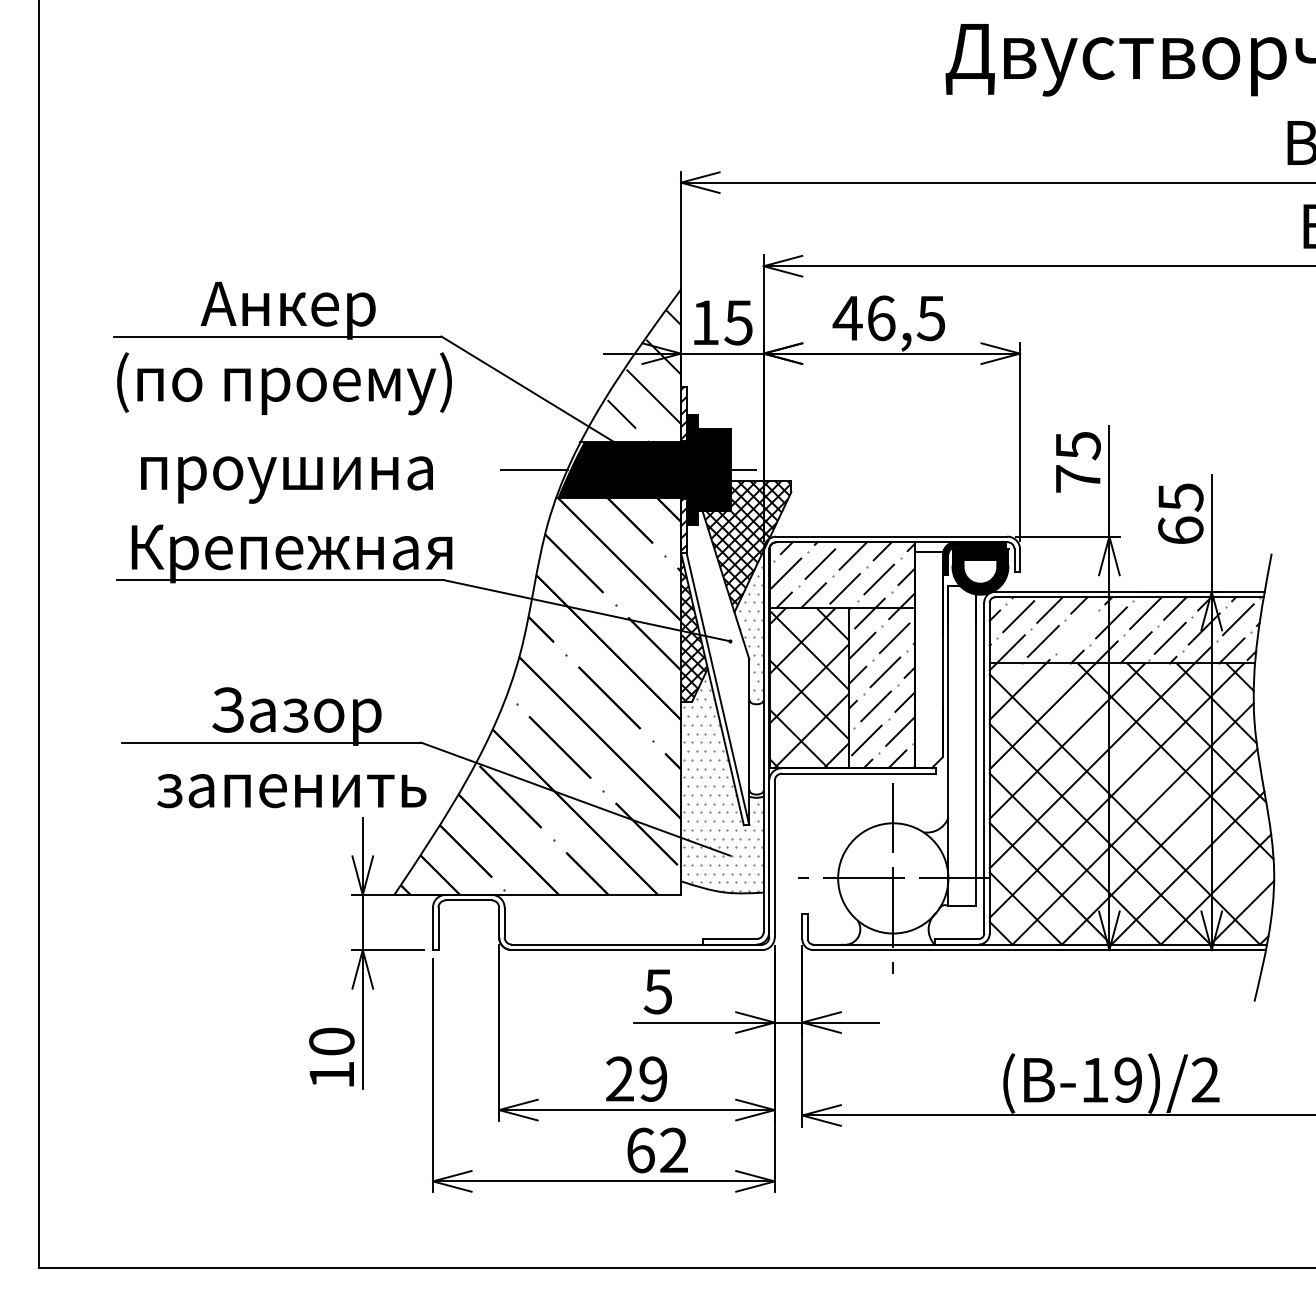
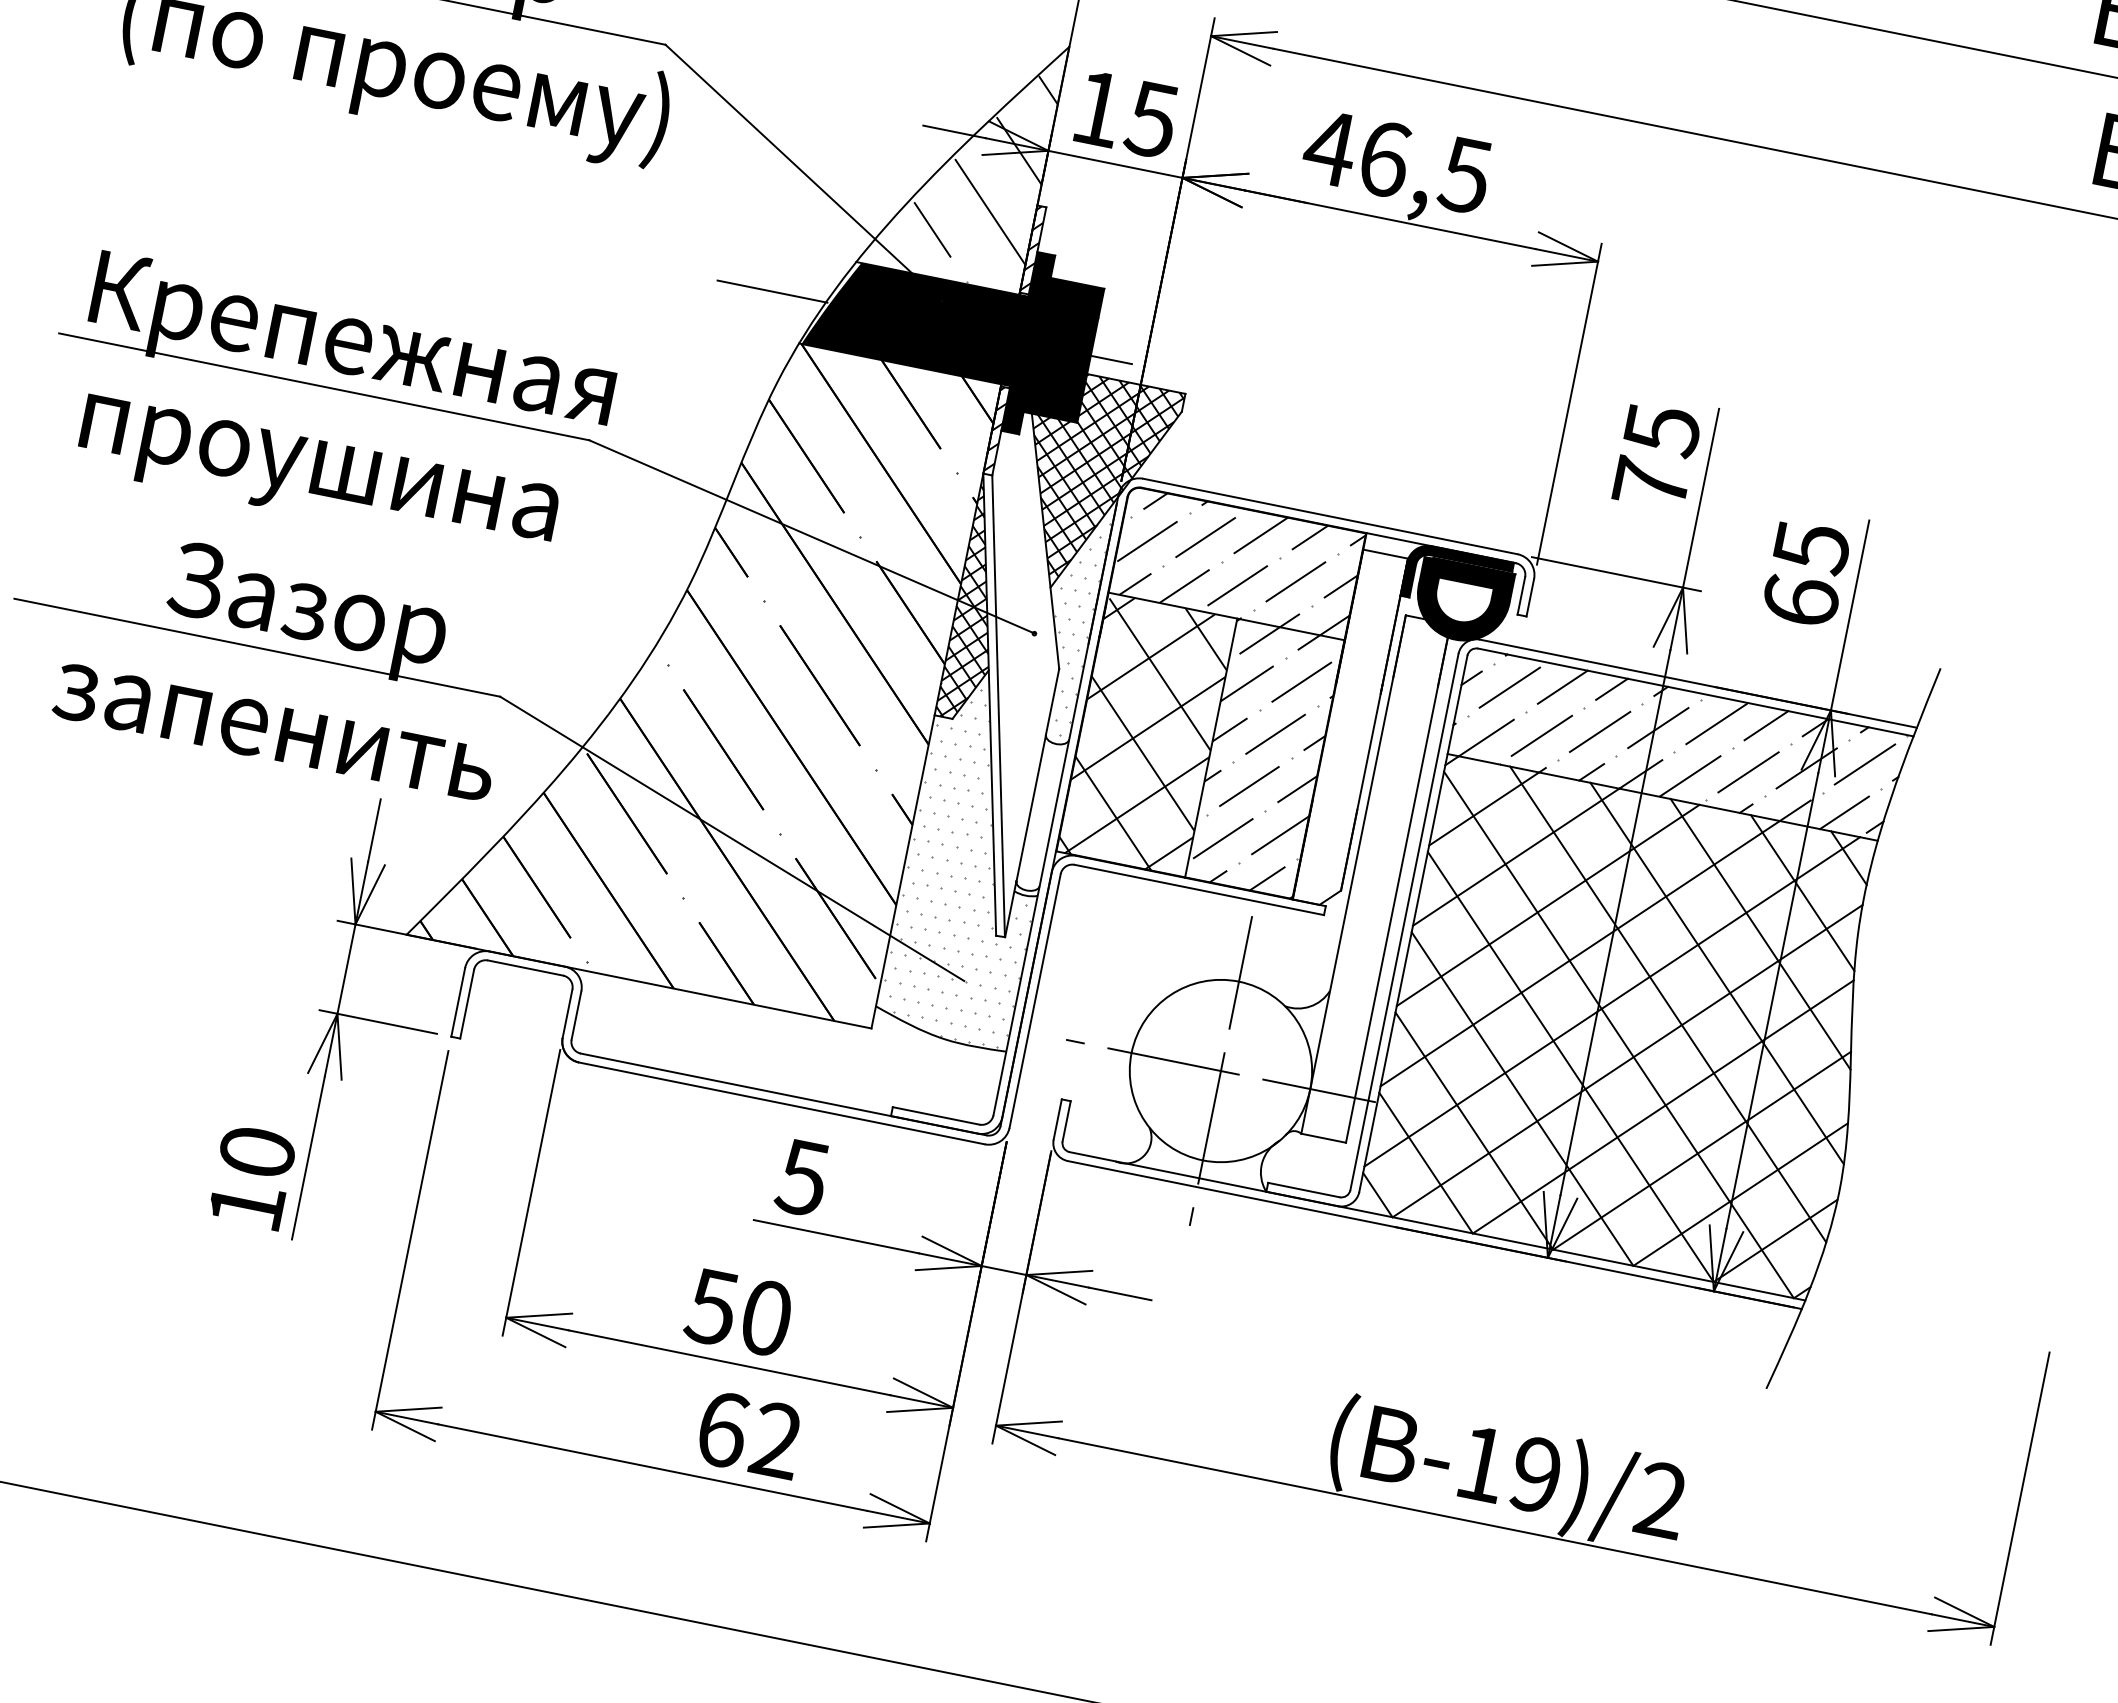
text: (286, 479) -> (316, 477), moved
line: (1076, 631) -> (1598, 730), added
line: (1150, 785) -> (1668, 1004), added
text: (636, 1078) -> (739, 1311), 29 -> 50

